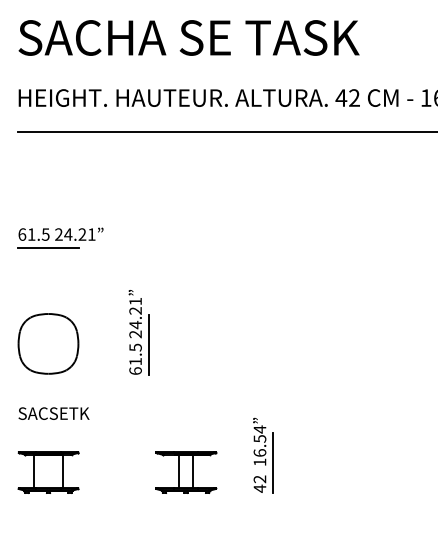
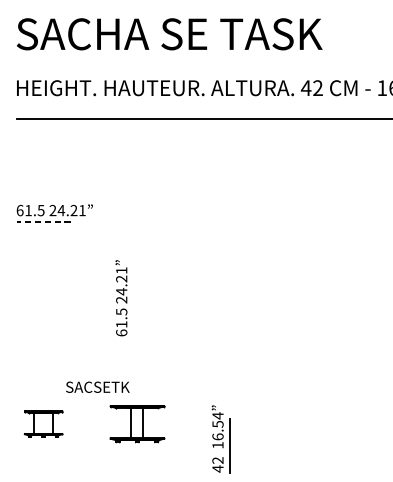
line: (48, 247) -> (43, 222), solid -> dashed
part: (48, 343) -> (43, 308), removed
line: (148, 344) -> (133, 309), removed
text: (53, 413) -> (97, 387), moved
part: (263, 455) -> (221, 439), moved
part: (48, 472) -> (43, 423), size x0.7
part: (186, 472) -> (137, 423), moved

